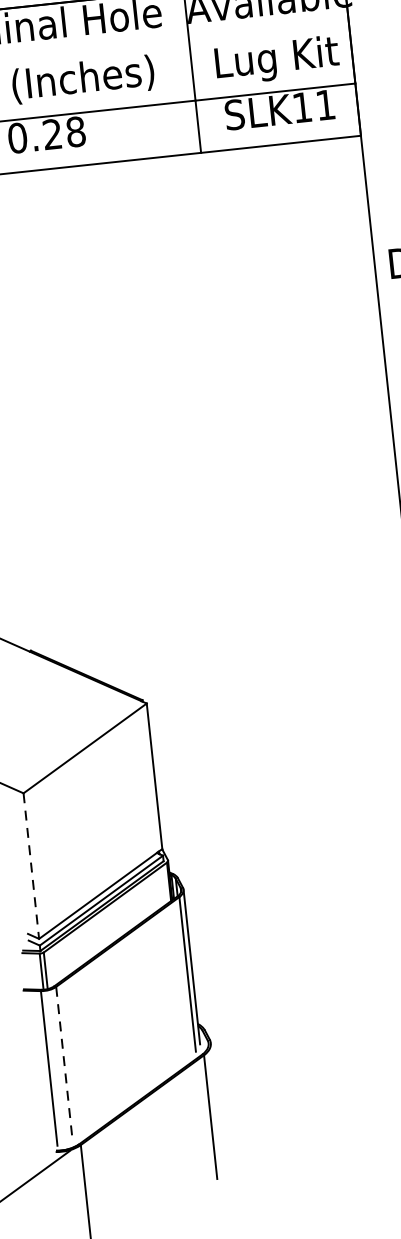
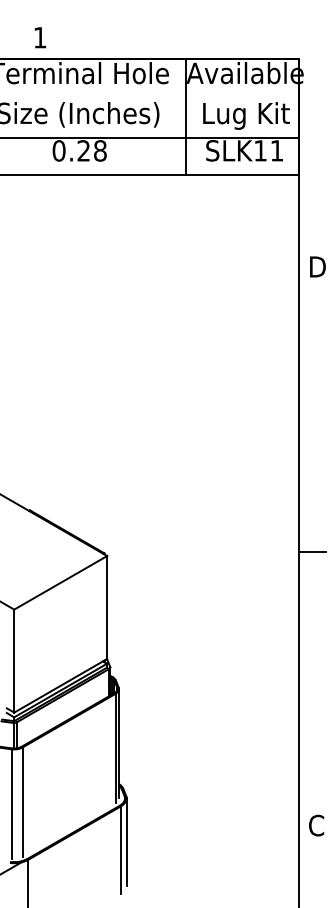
line: (31, 866) -> (14, 661), dashed -> solid
line: (64, 1064) -> (22, 802), dashed -> solid
line: (217, 1104) -> (126, 841), added

